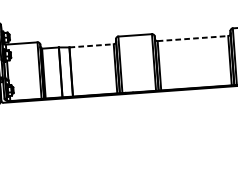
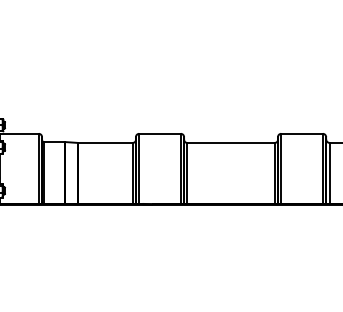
line: (193, 38) -> (231, 142), dashed -> solid
line: (91, 45) -> (105, 142), dashed -> solid

